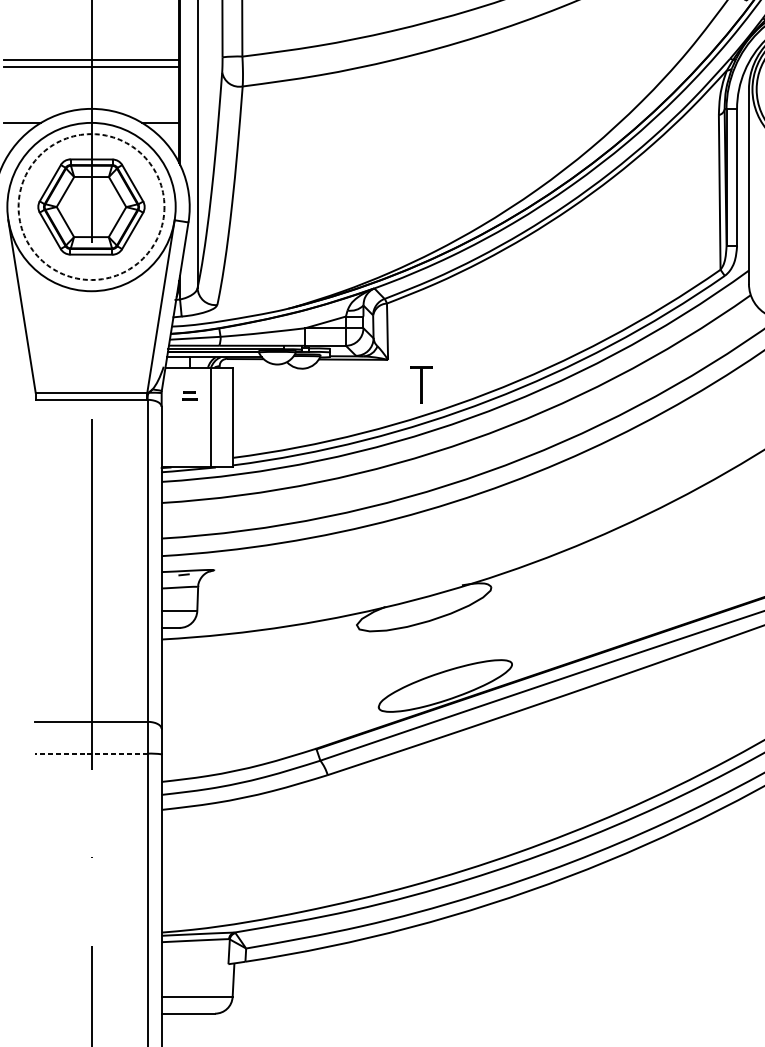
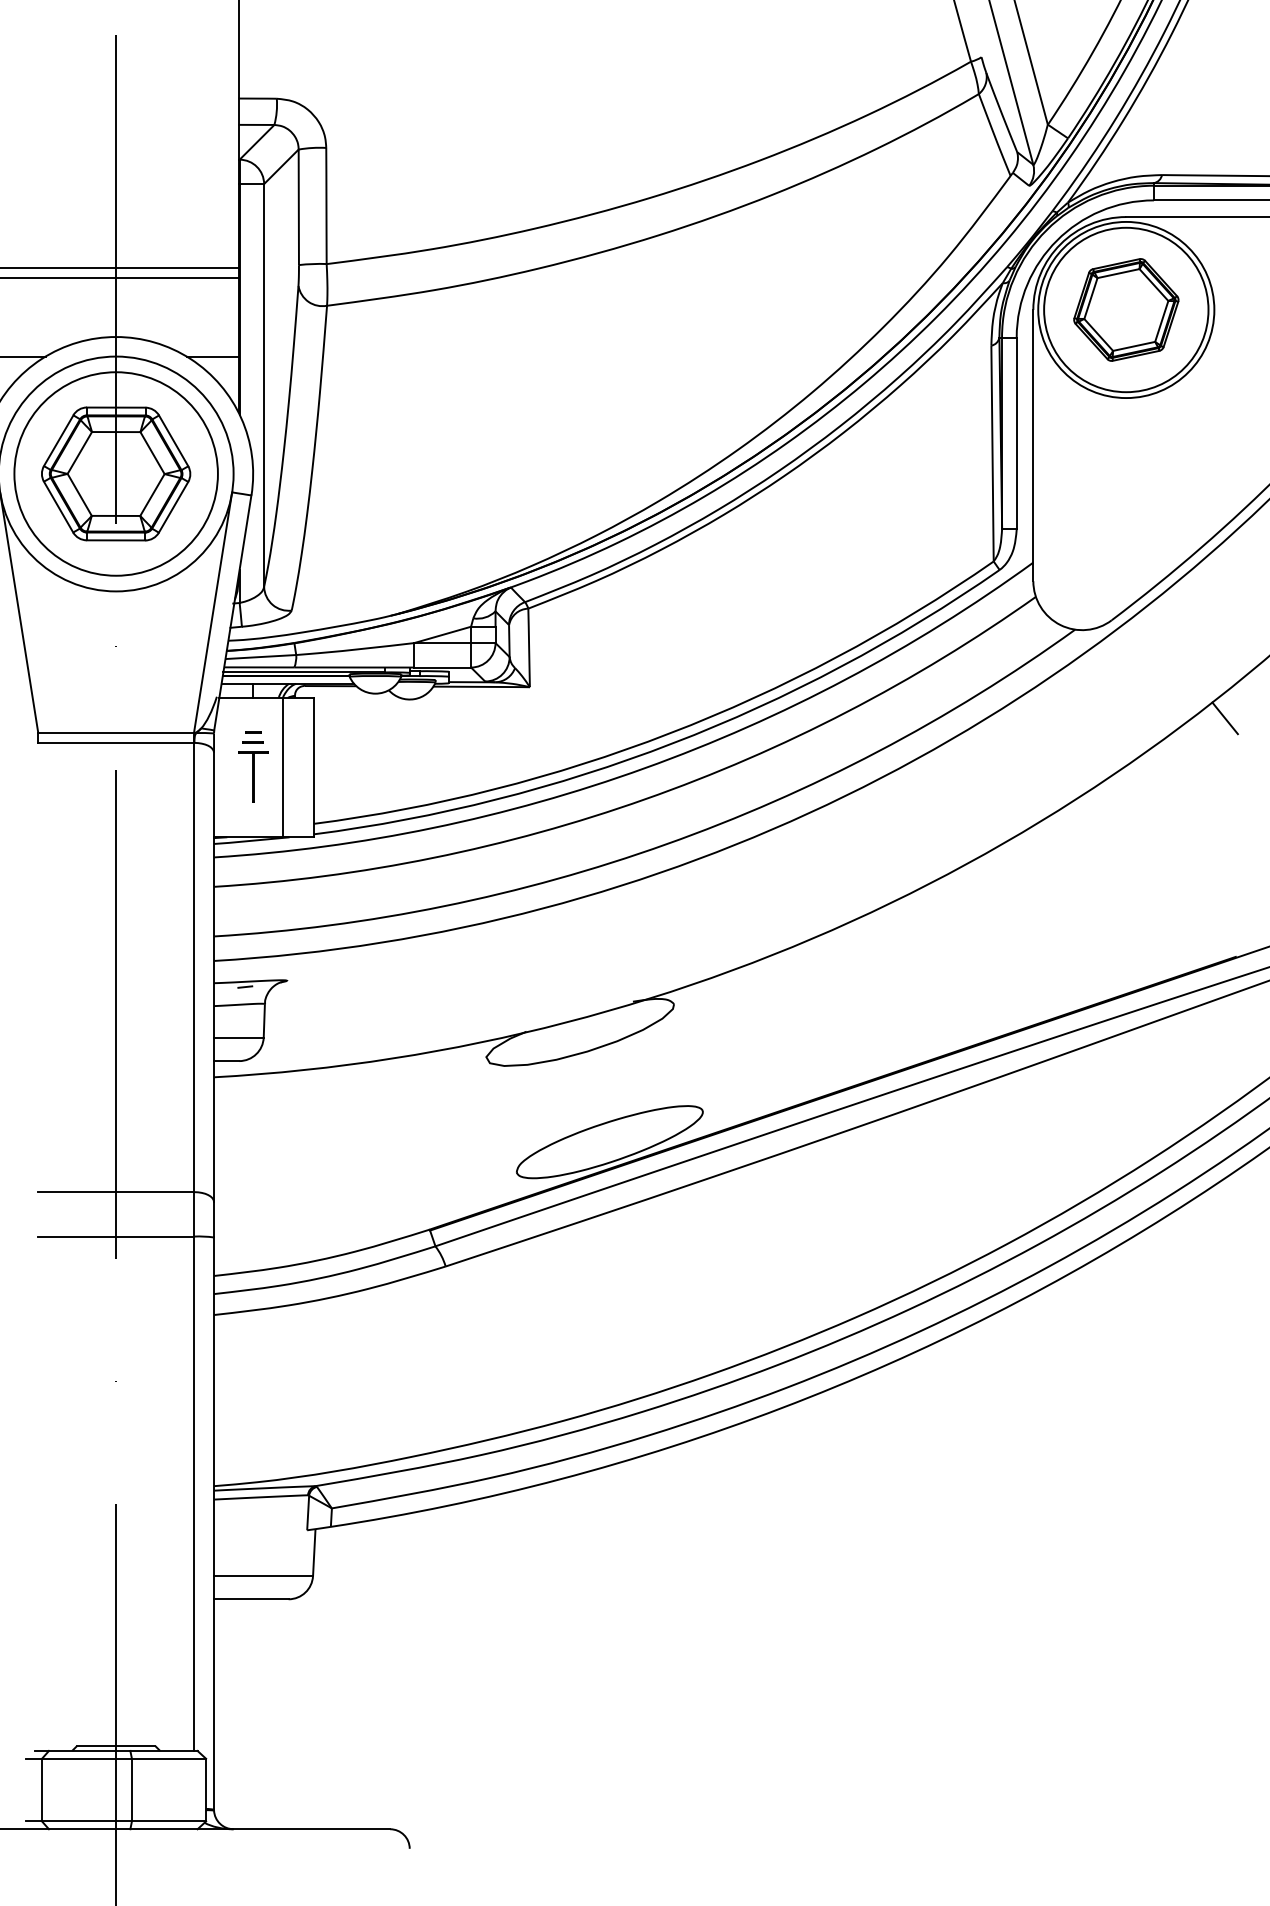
circle: (91, 206) -> (115, 473), dashed -> solid
part: (421, 385) -> (253, 776), moved
line: (91, 753) -> (115, 1236), dashed -> solid

